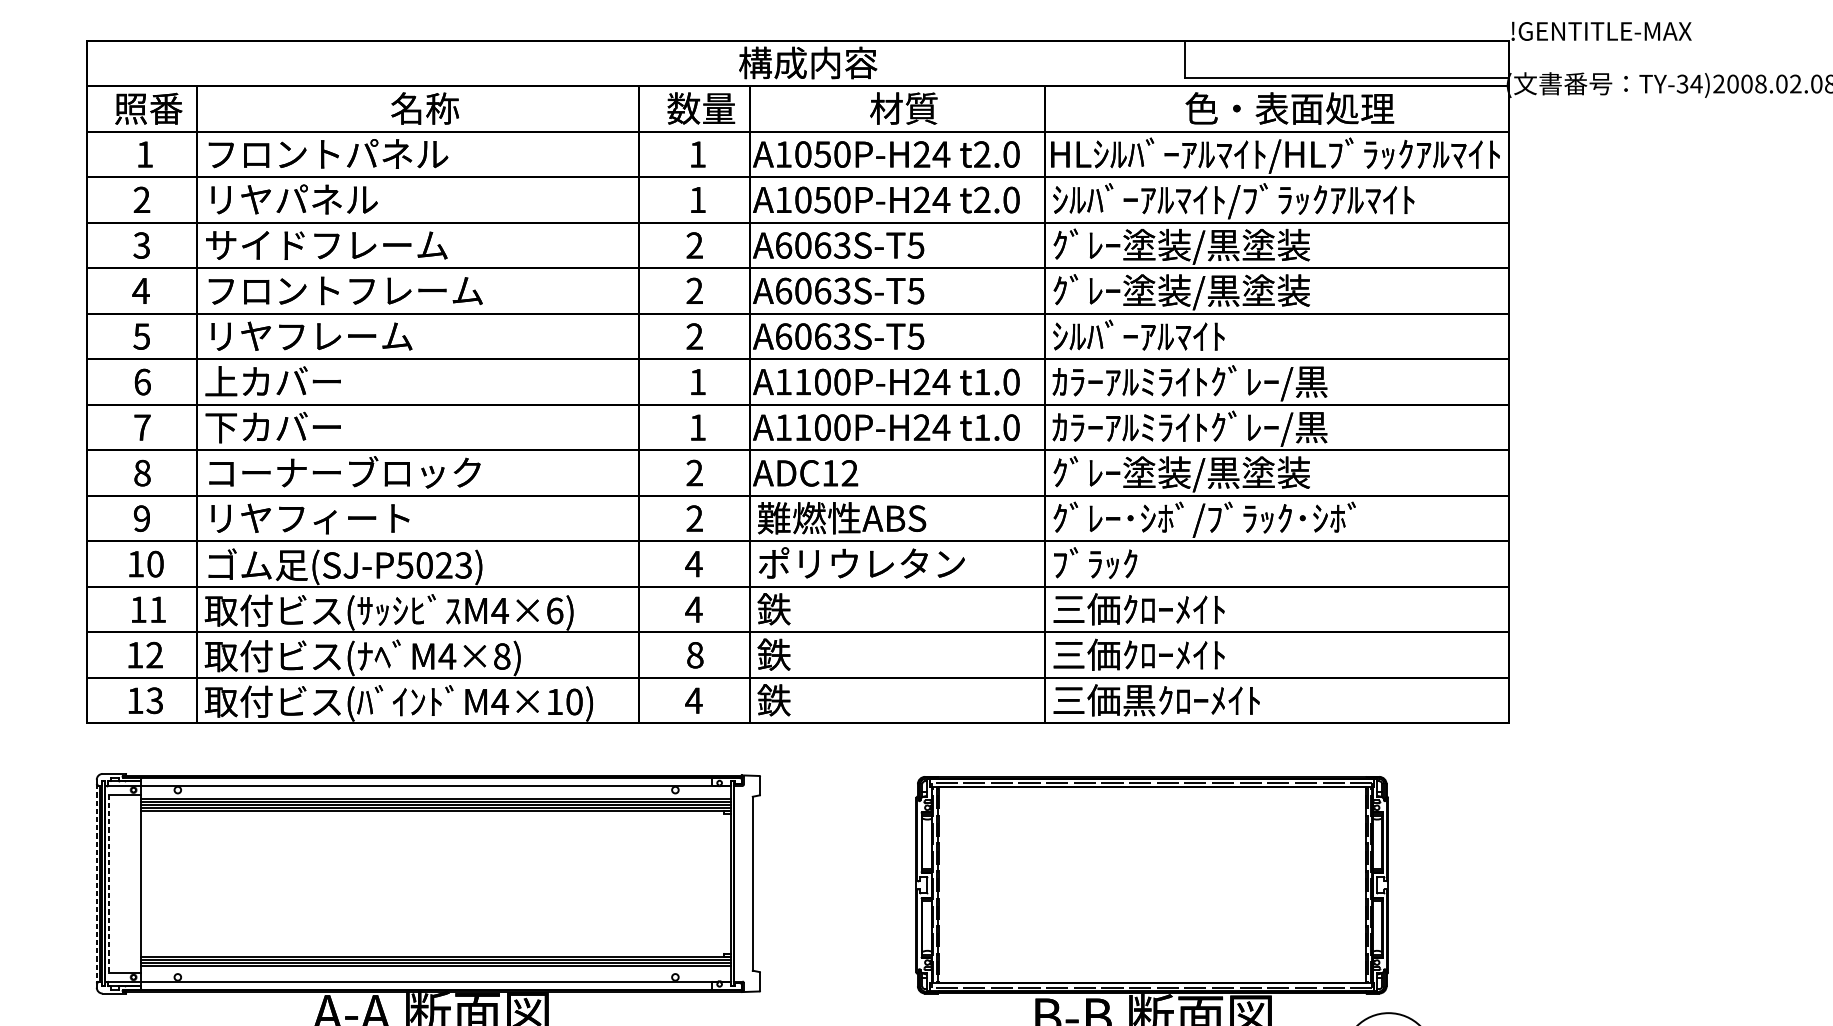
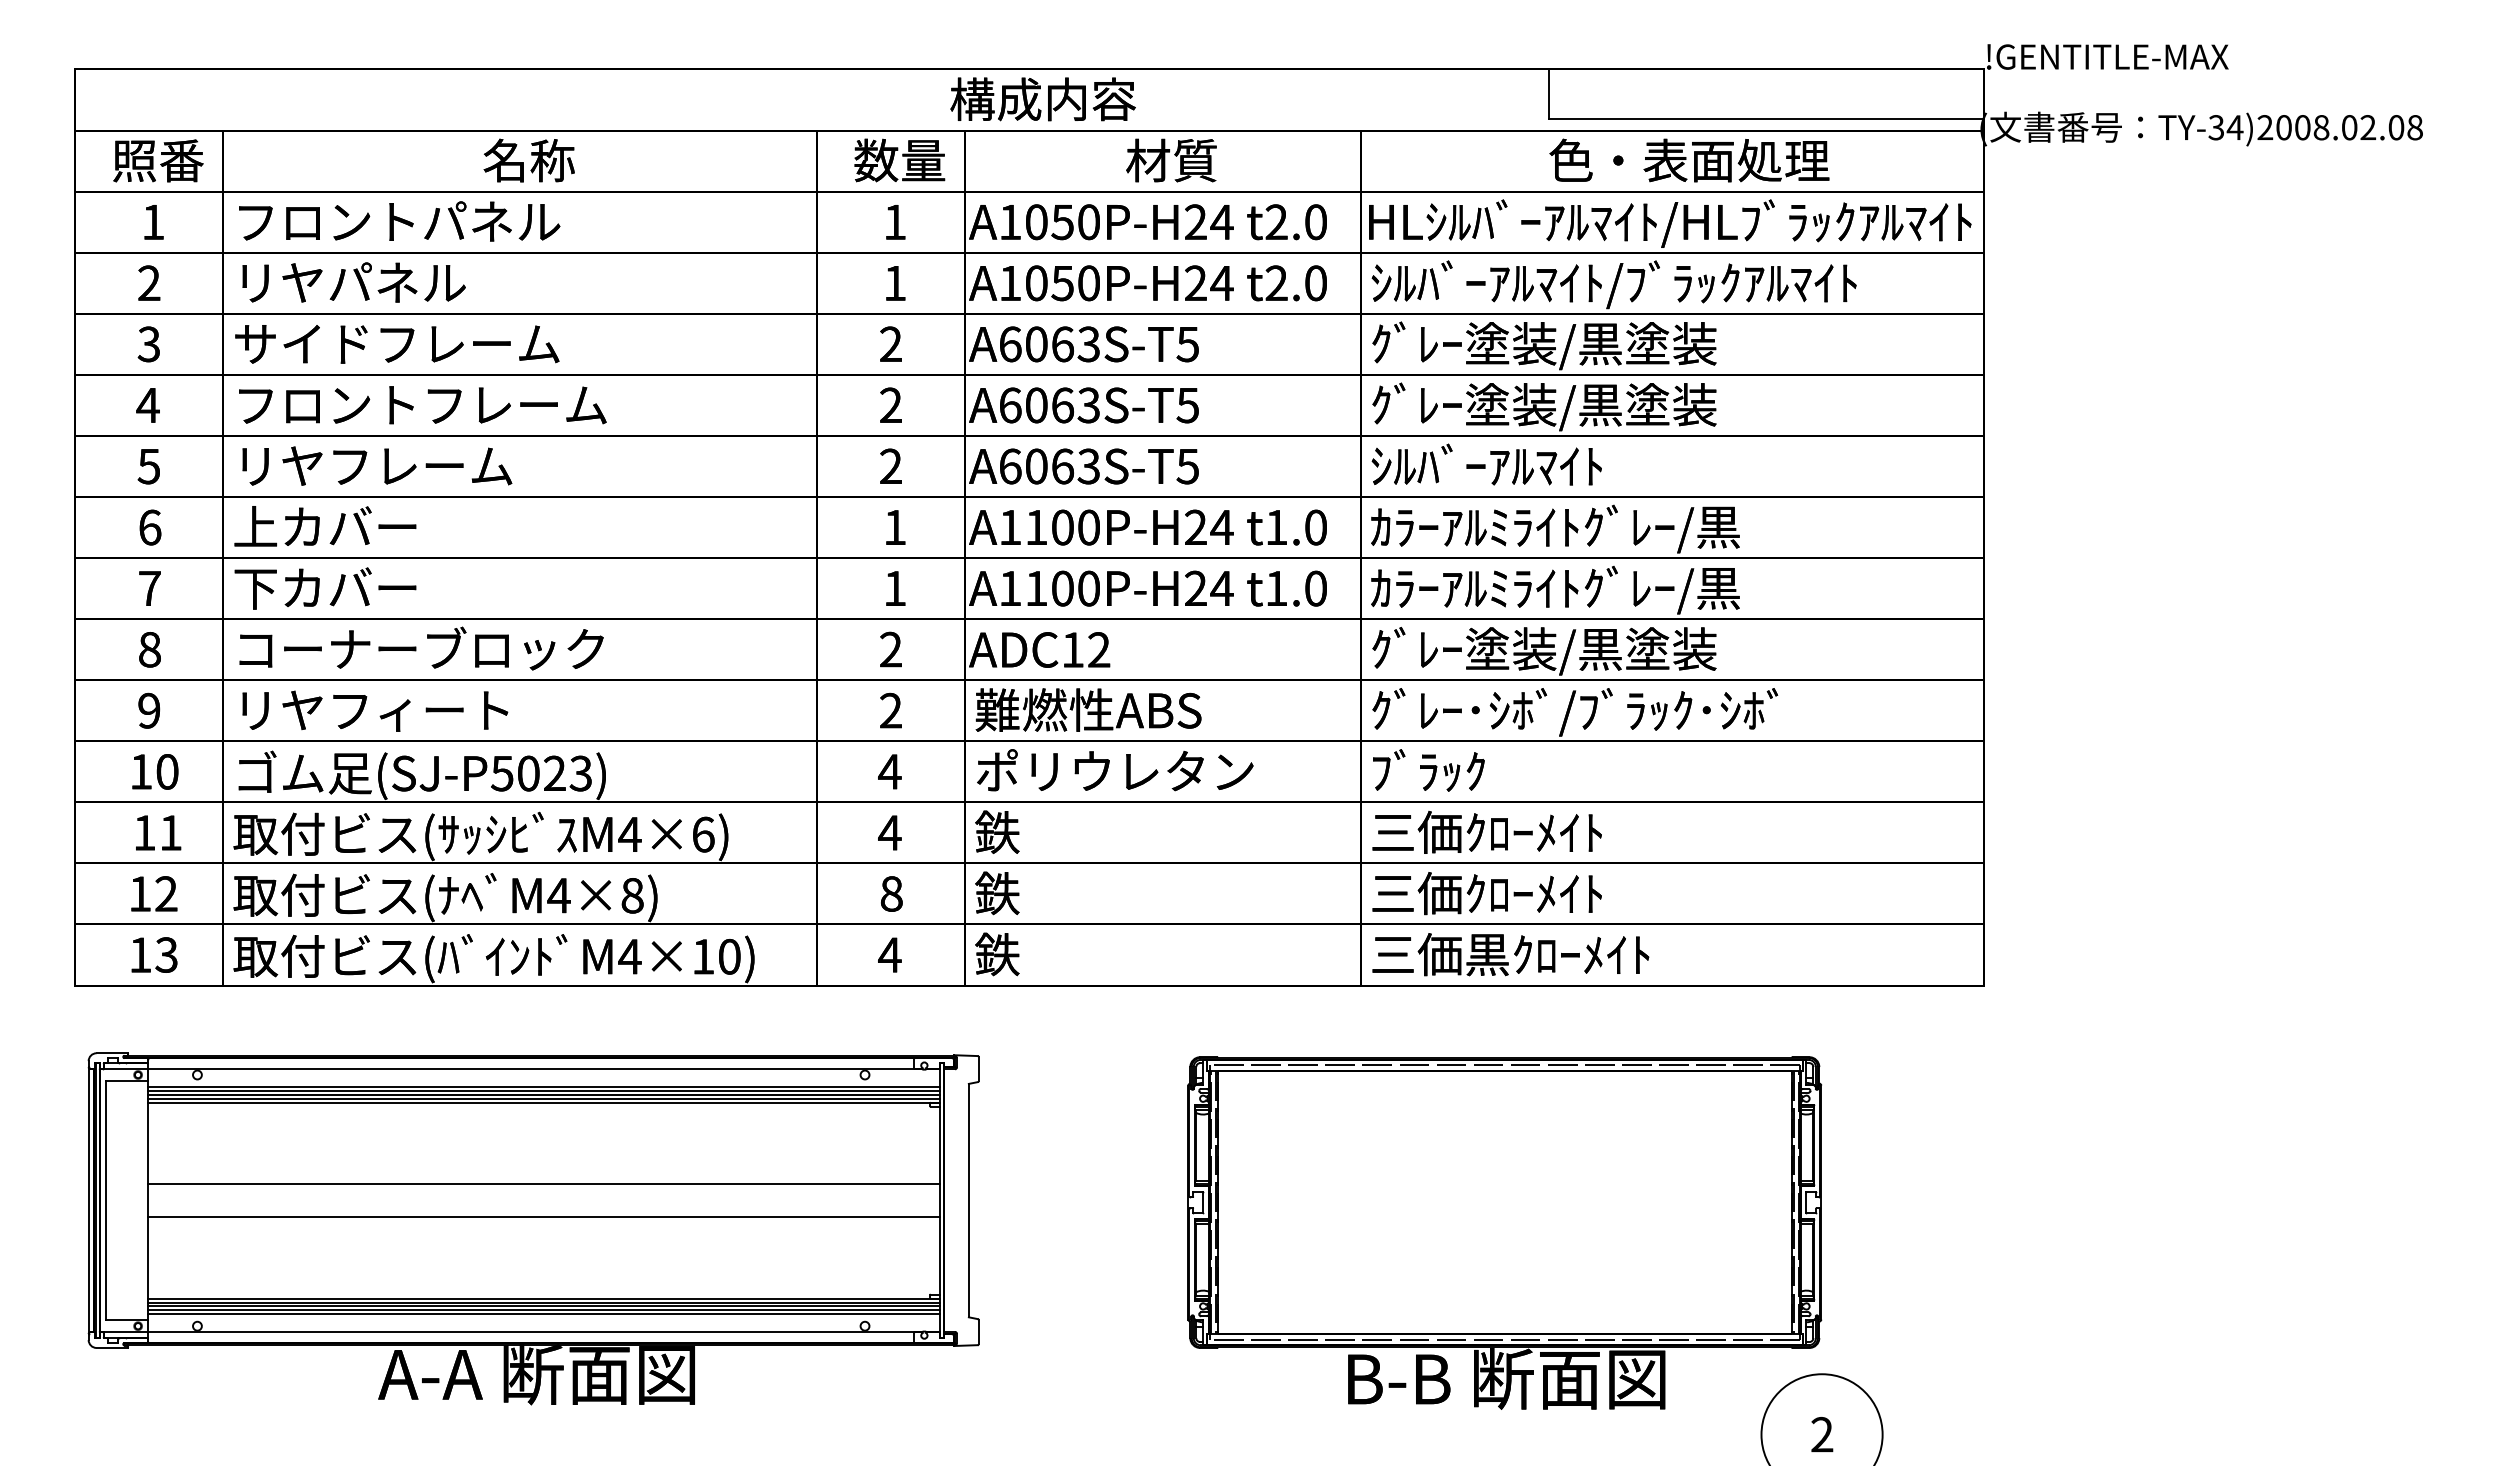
line: (436, 870) -> (544, 1183), added
line: (96, 883) -> (88, 1200), dashed -> solid
line: (109, 883) -> (105, 1200), dashed -> solid
line: (436, 896) -> (544, 1217), added
line: (436, 968) -> (544, 1314), added

